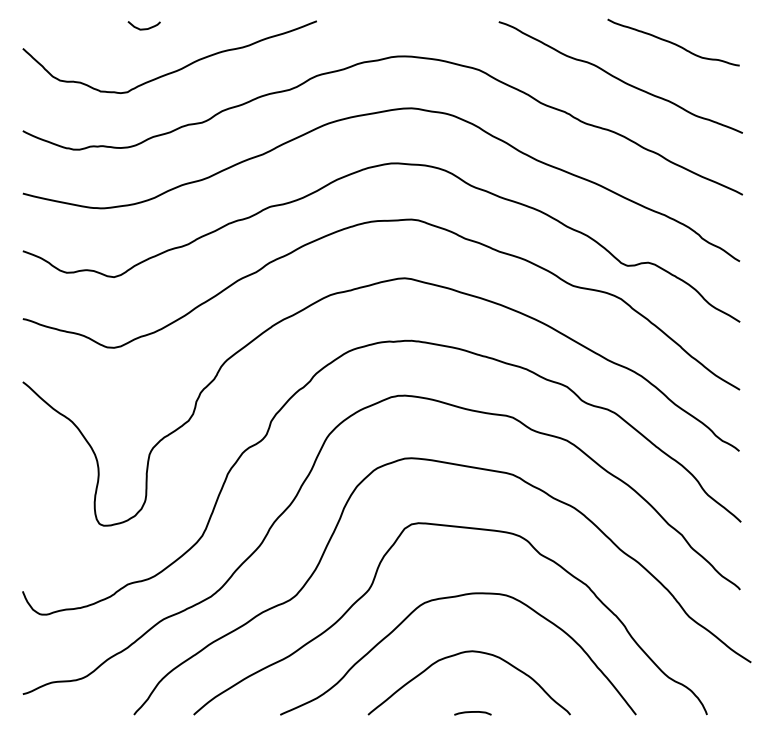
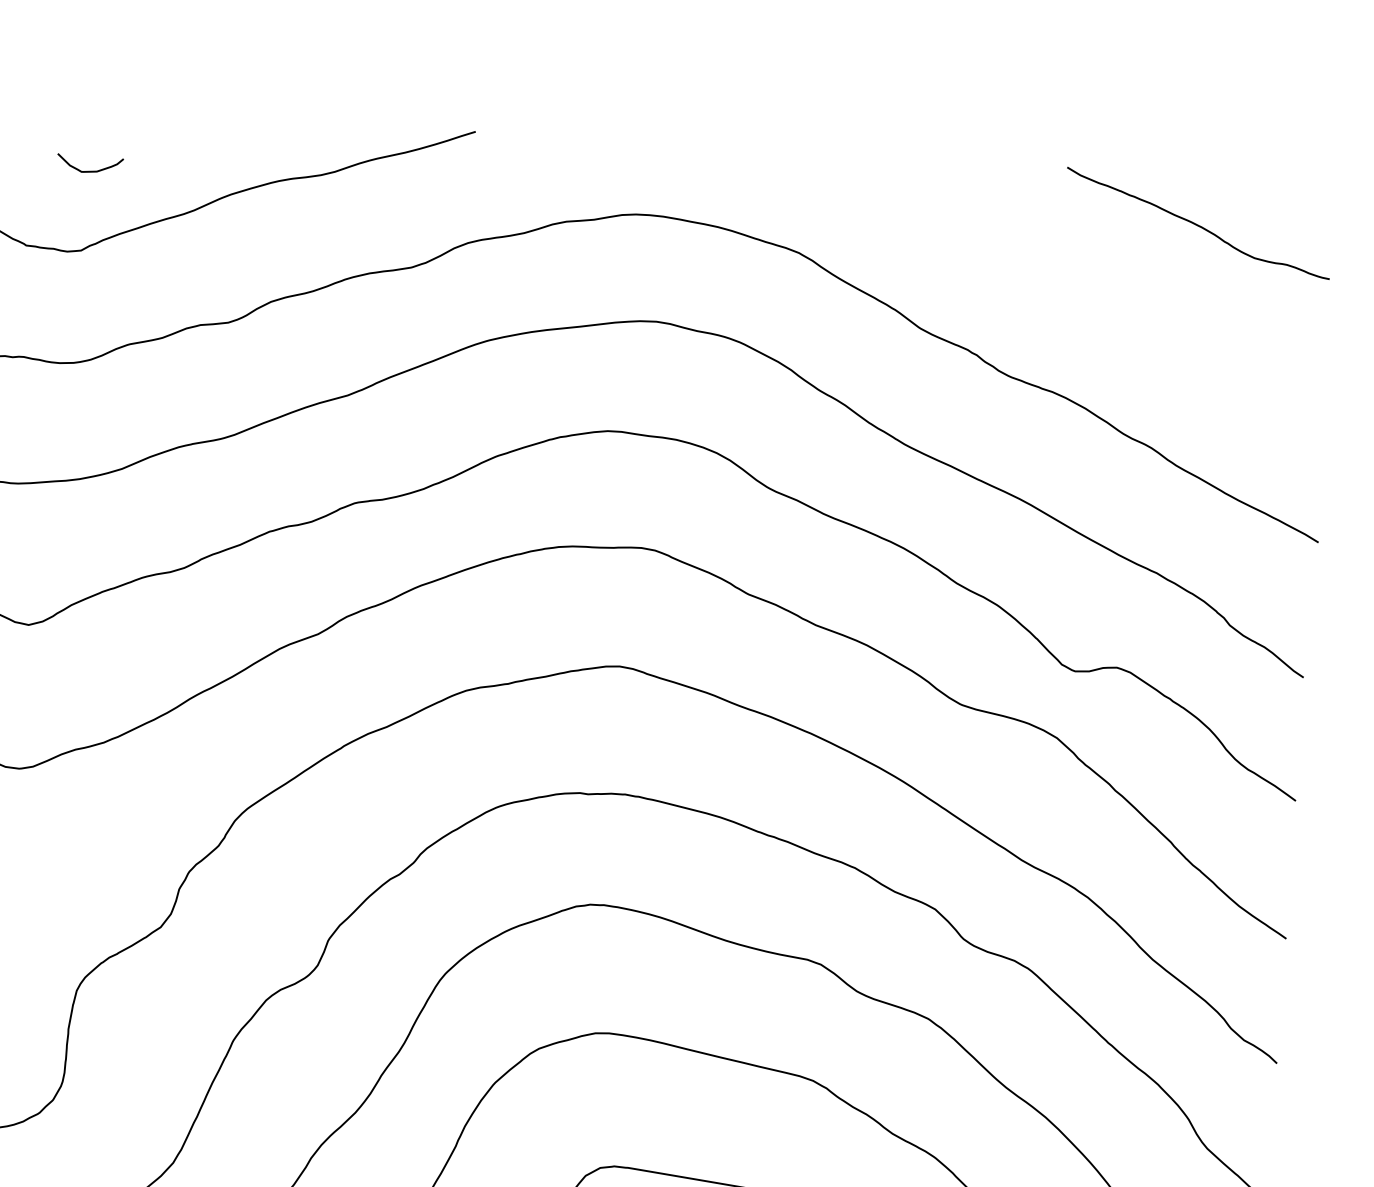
curve: (143, 28) -> (88, 169), moved
curve: (619, 78) -> (1083, 289), removed

